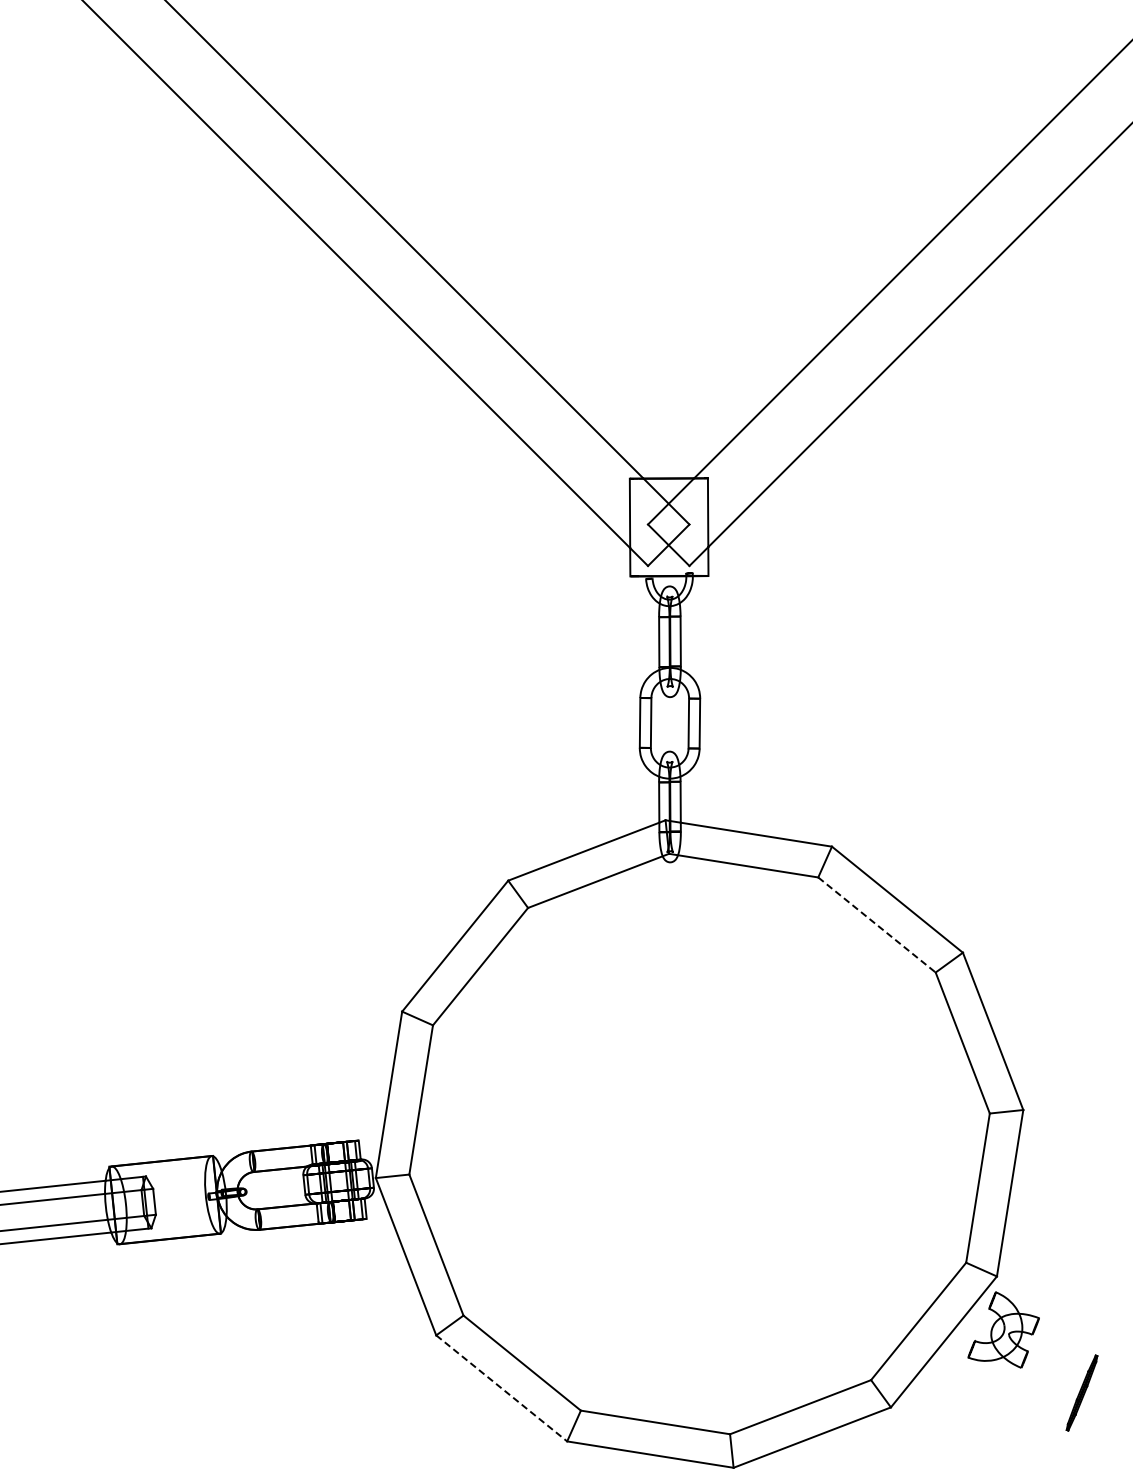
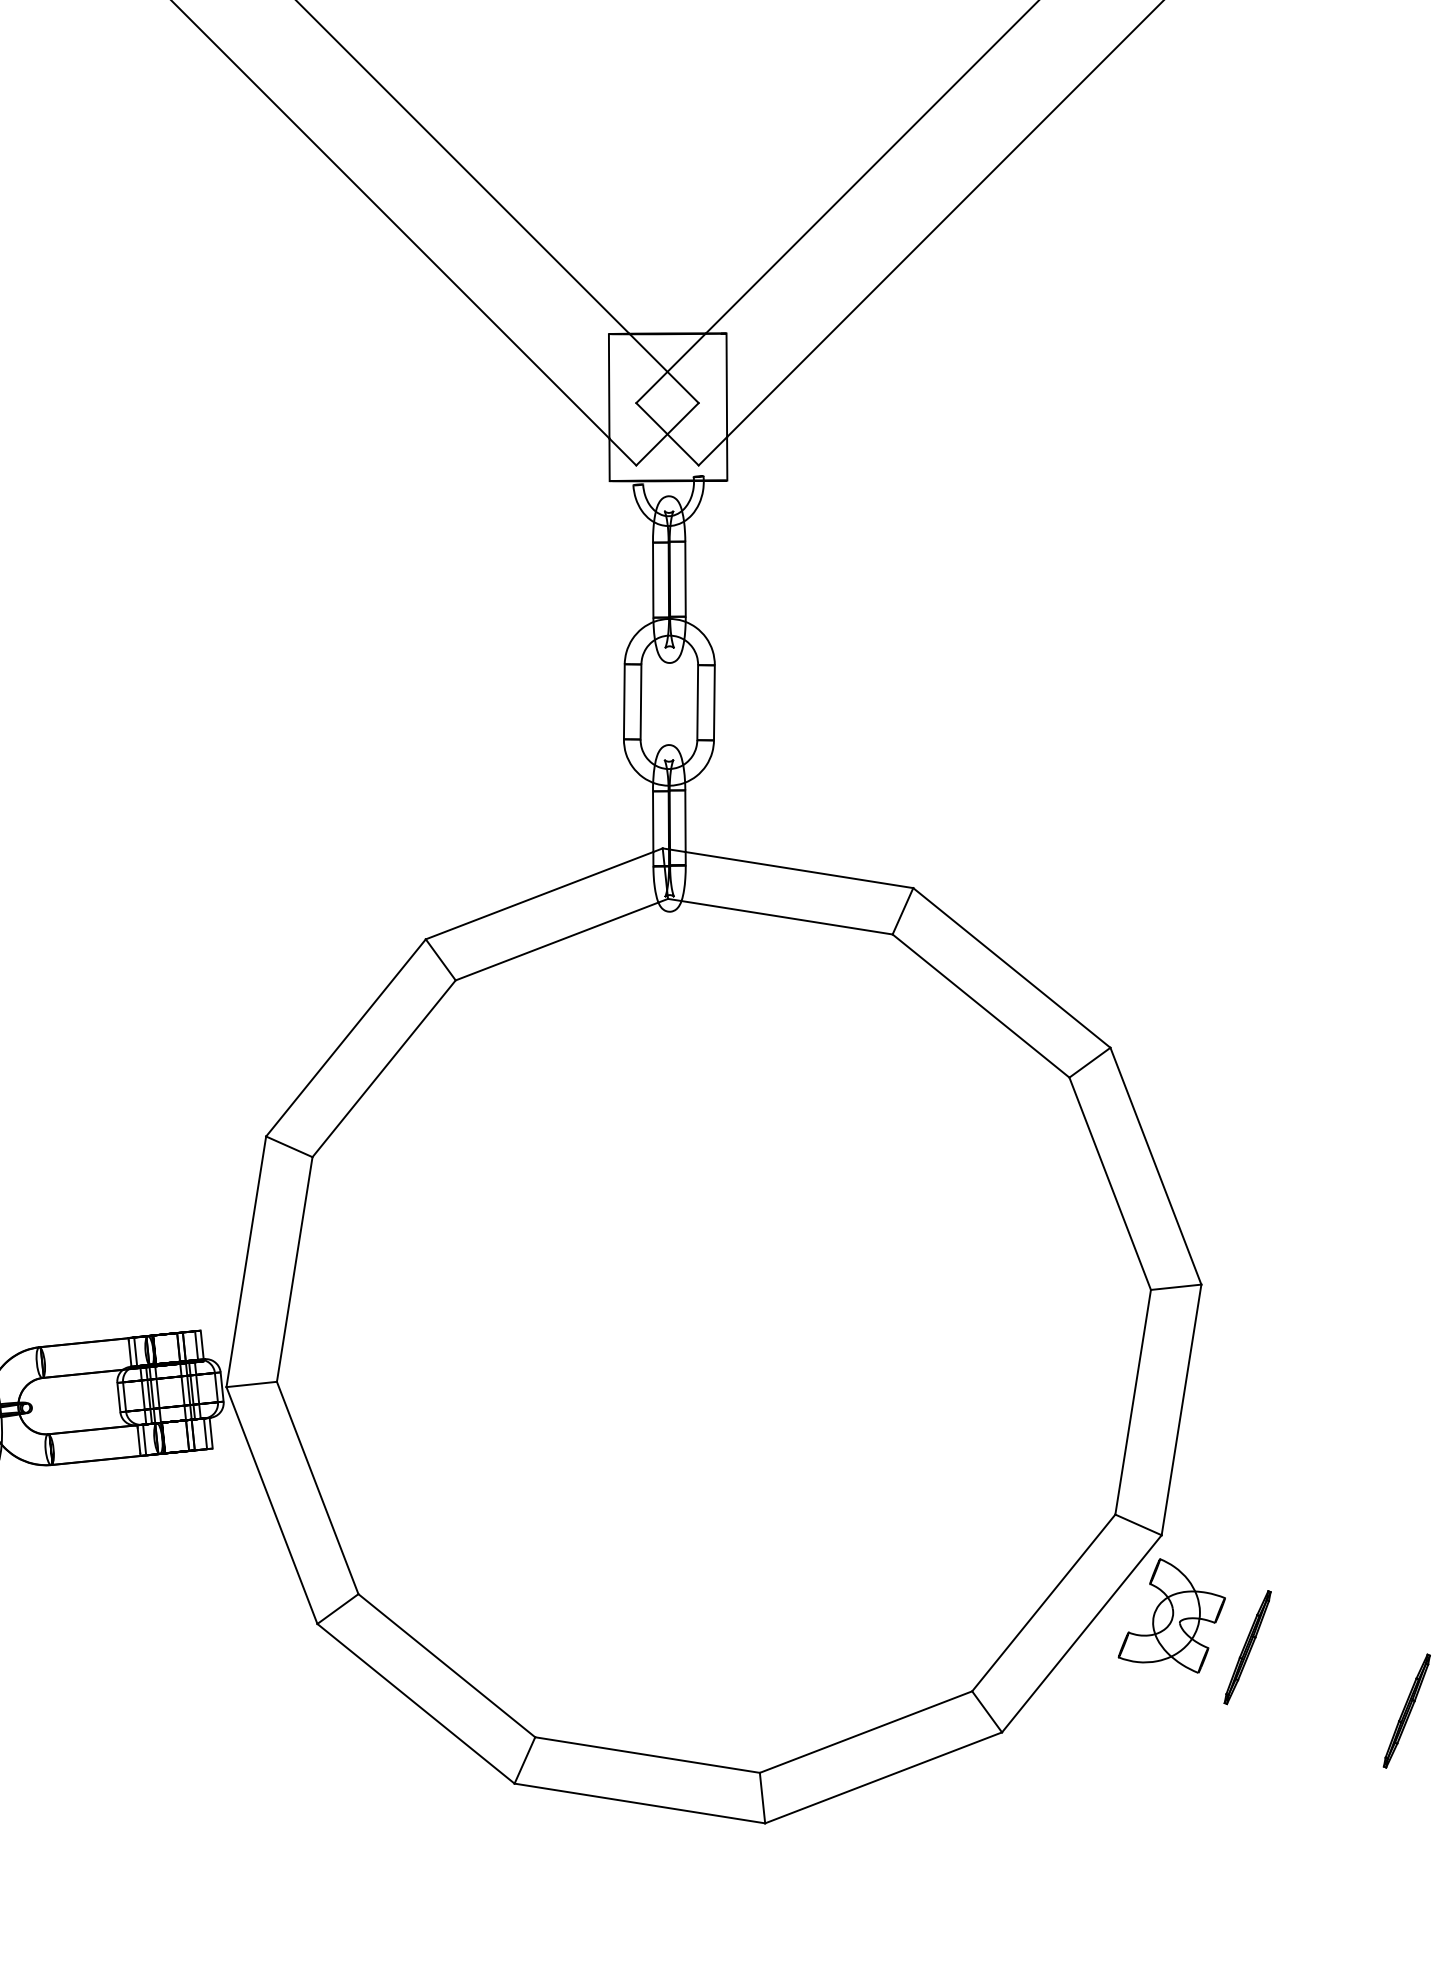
line: (876, 924) -> (980, 1005), dashed -> solid
line: (502, 1388) -> (417, 1703), dashed -> solid
part: (1081, 1392) -> (1246, 1646), moved

